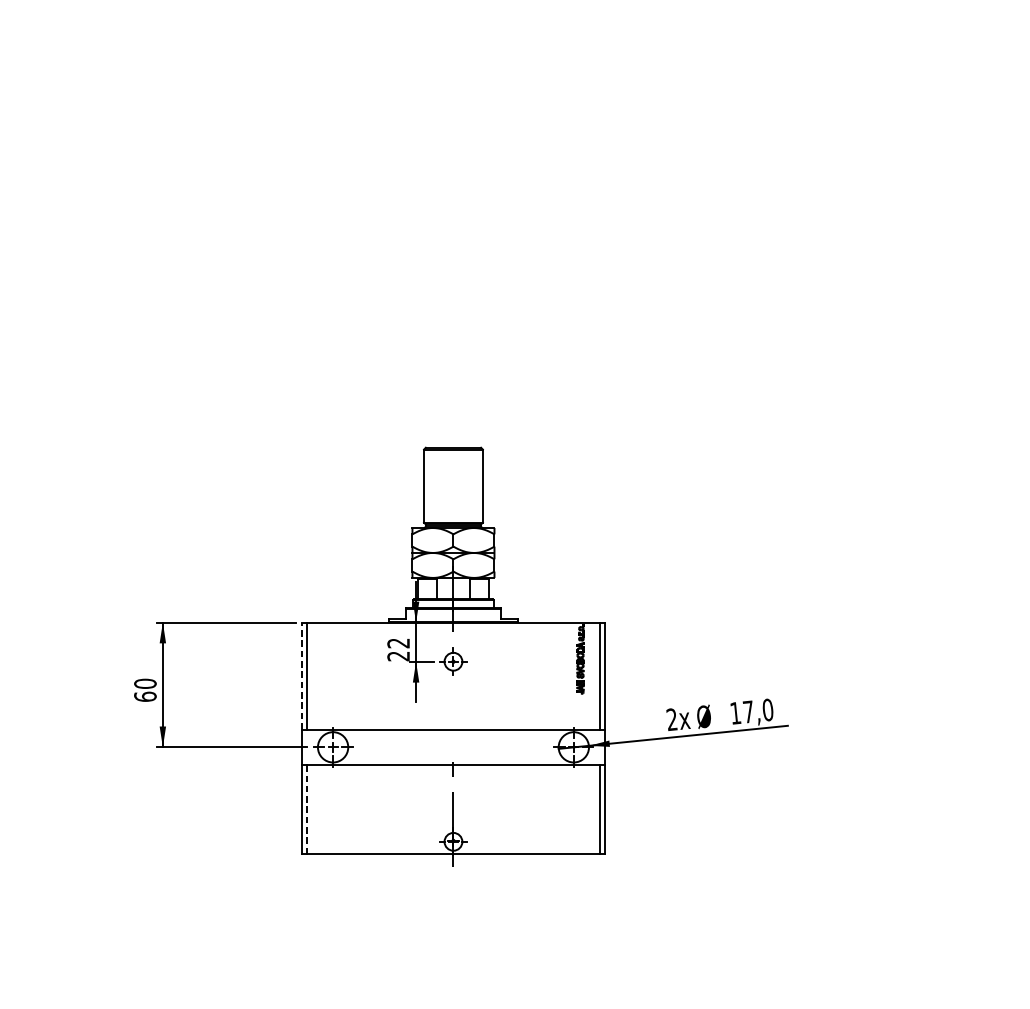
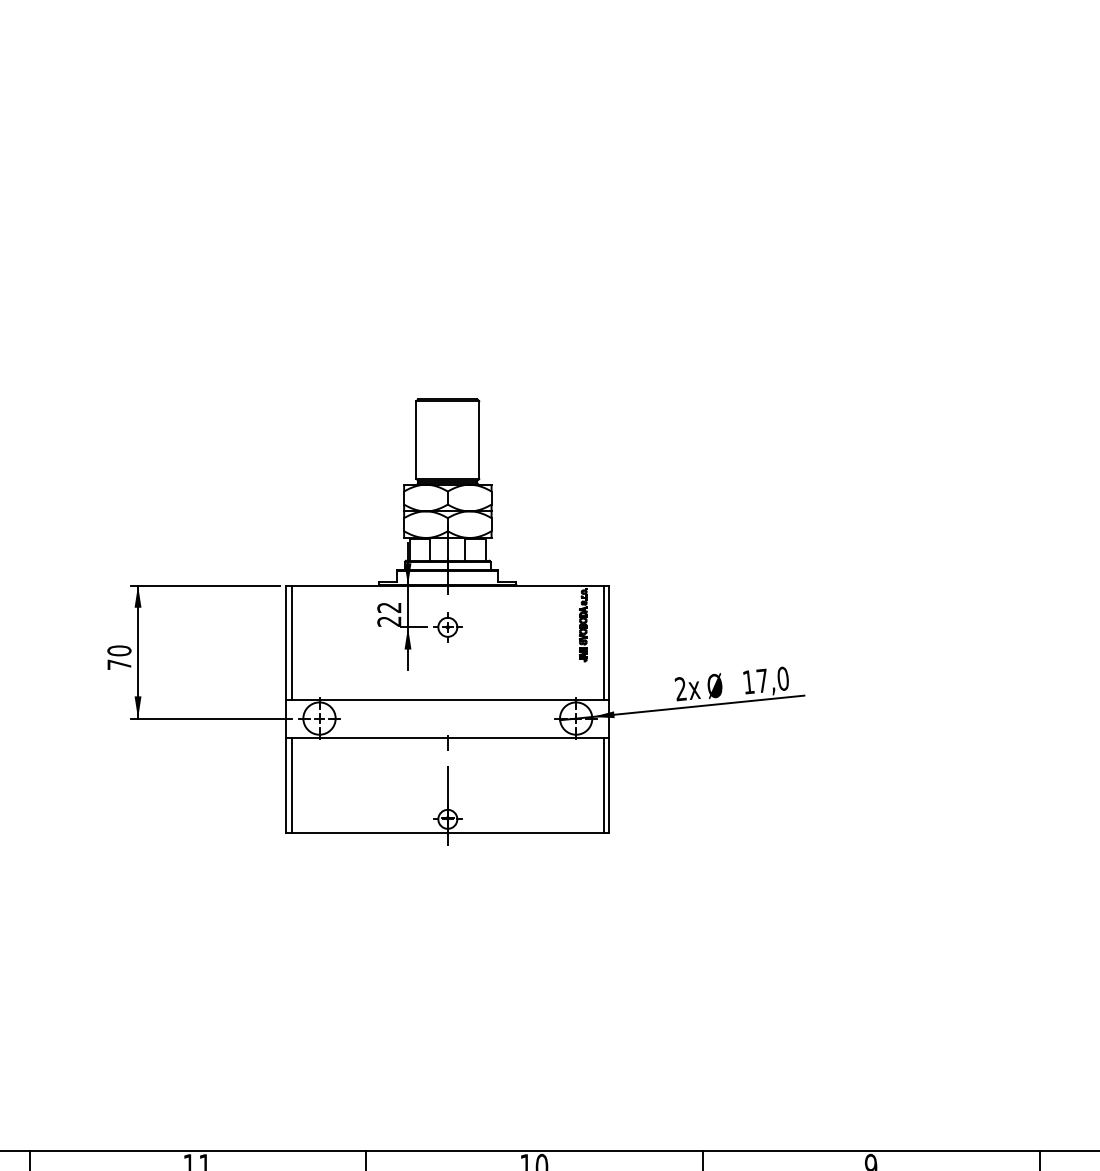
line: (302, 675) -> (286, 642), dashed -> solid
text: (145, 696) -> (119, 664), 60 -> 70
line: (306, 810) -> (291, 785), dashed -> solid

